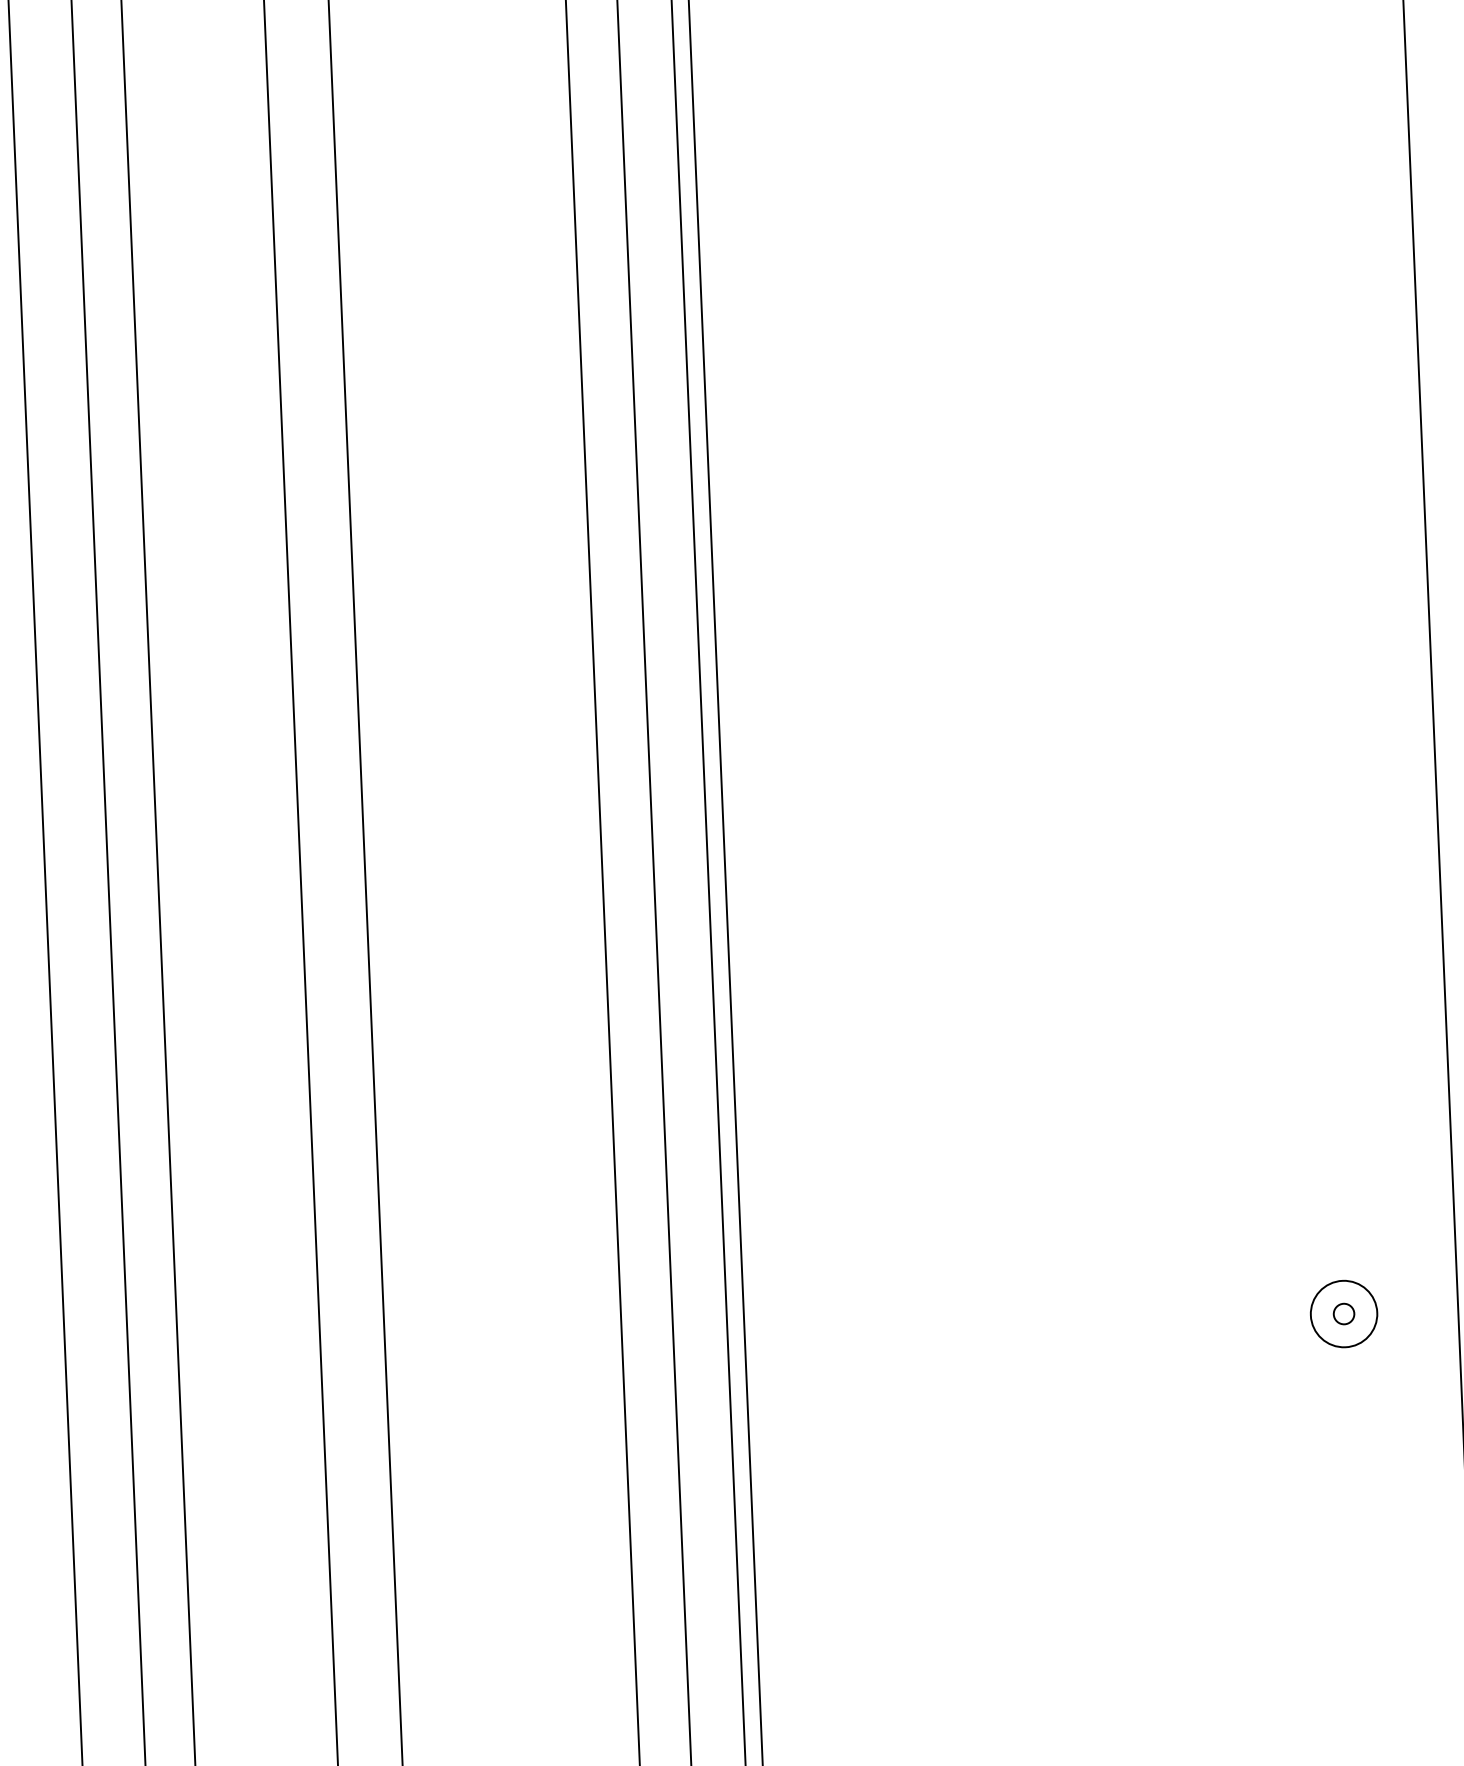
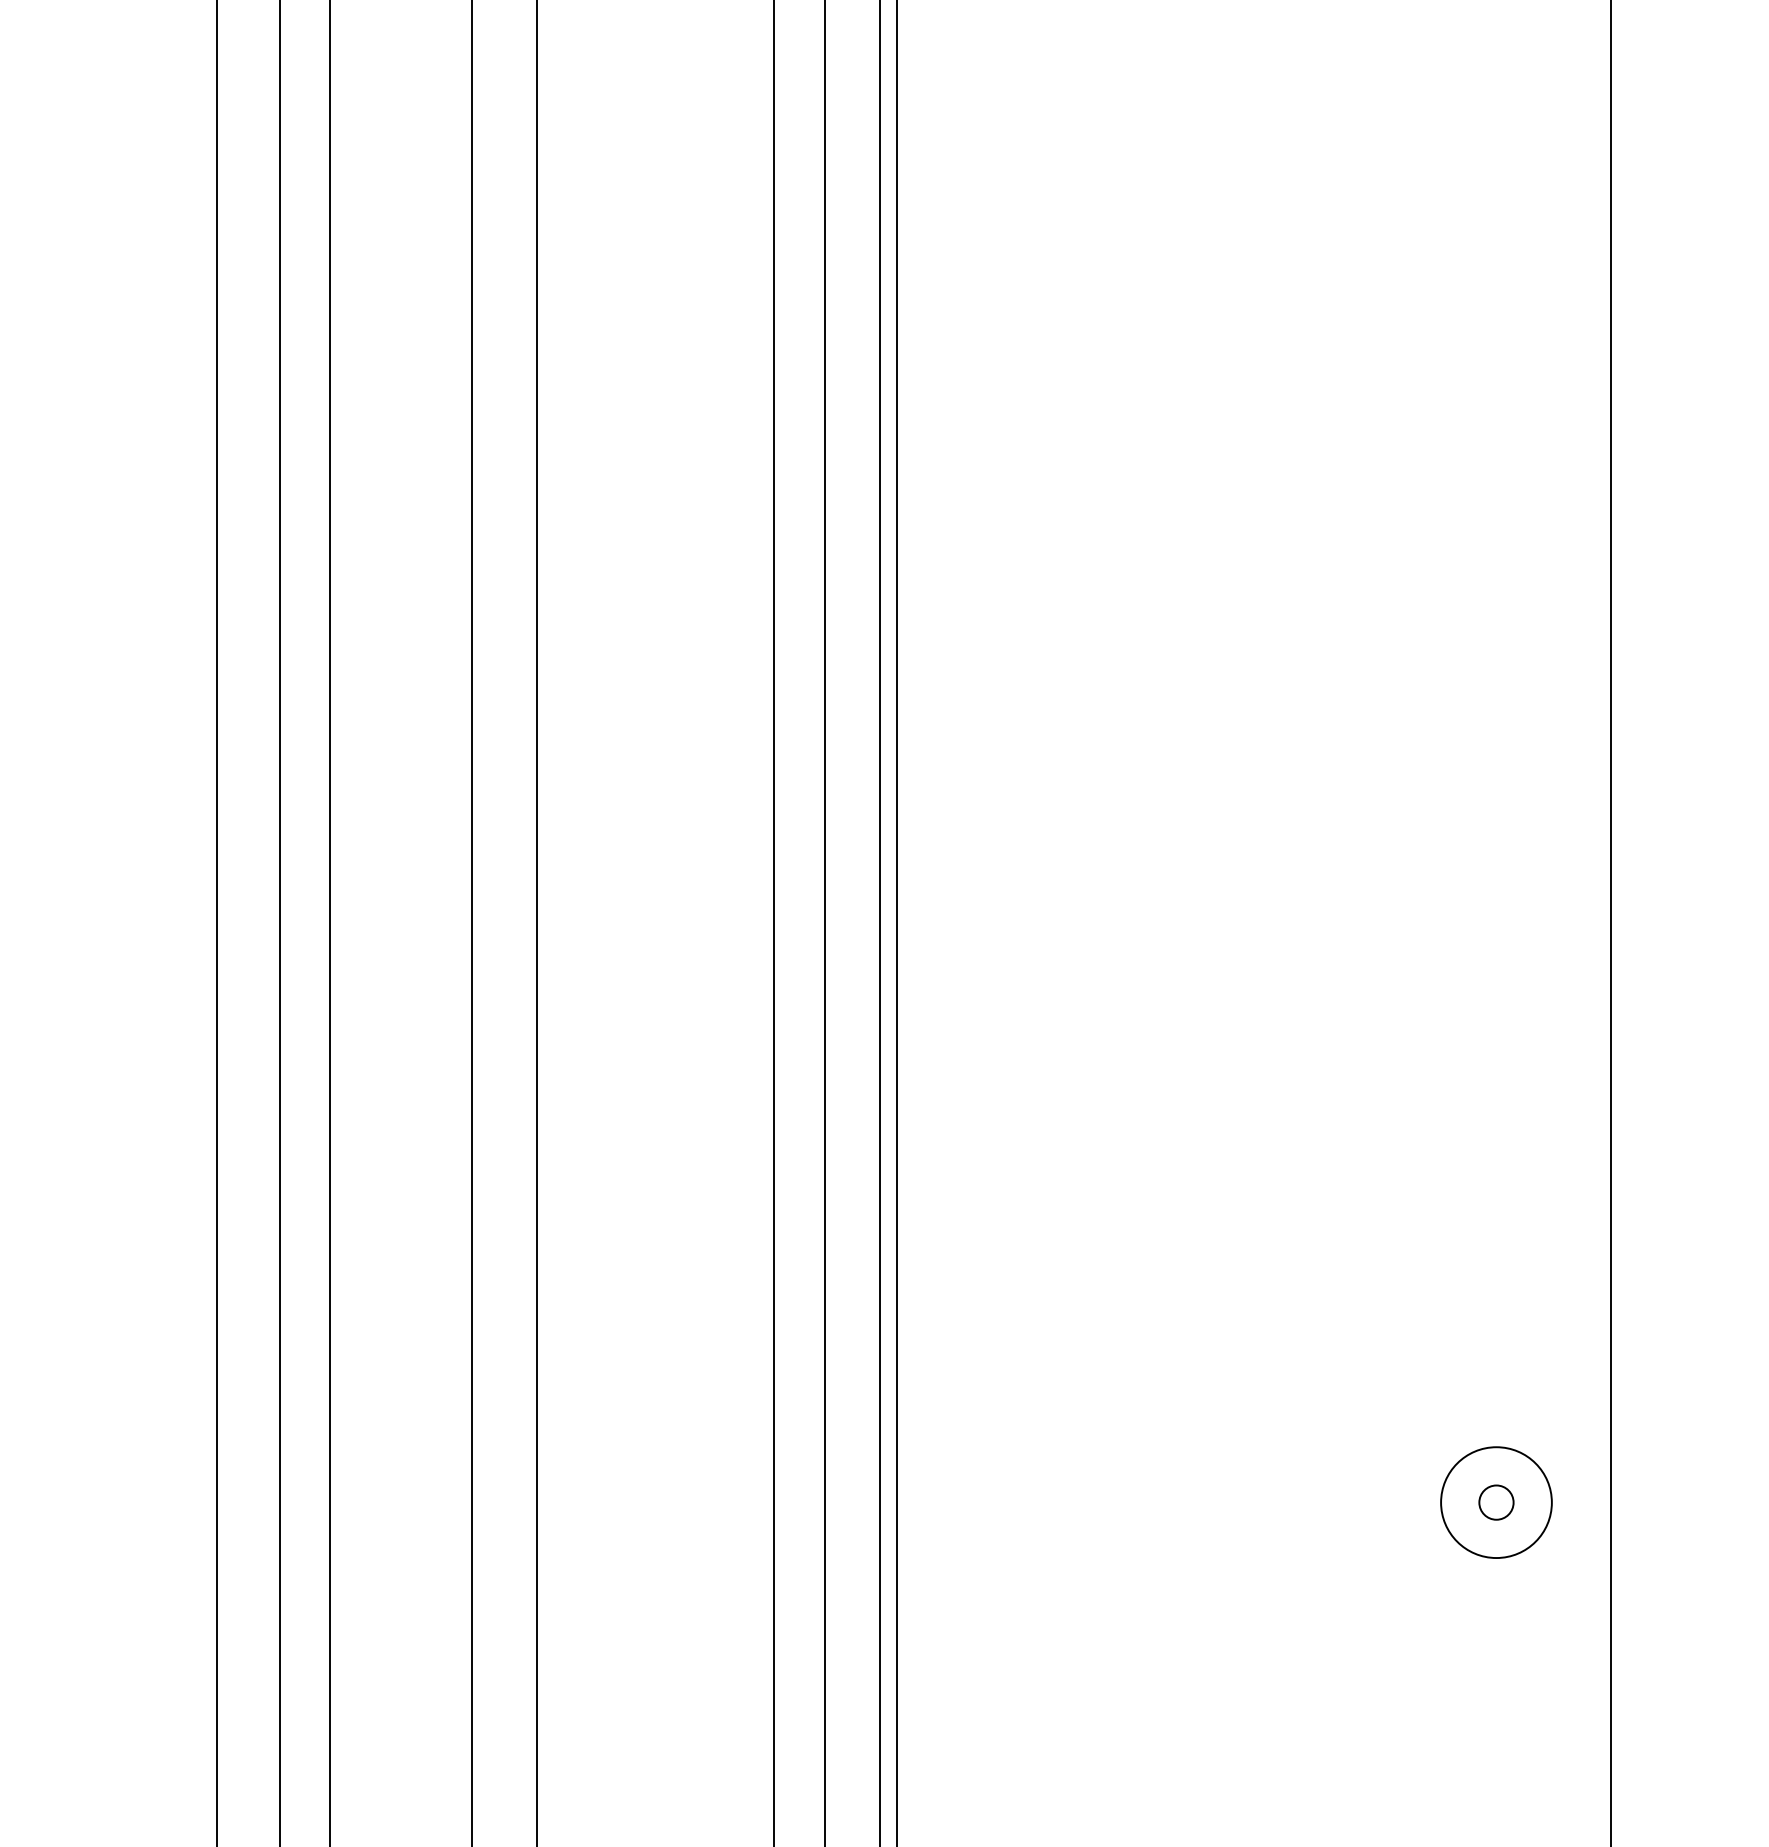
circle: (1344, 1313) -> (1496, 1502), size x1.67
circle: (1344, 1313) -> (1496, 1502), size x1.67

